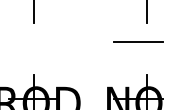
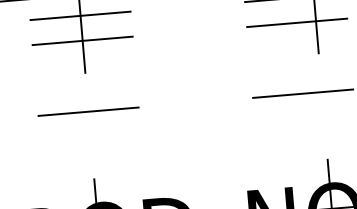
line: (33, 7) -> (82, 40), added
line: (137, 7) -> (295, 22), added
line: (33, 42) -> (88, 112), added

